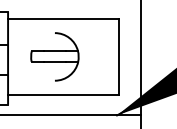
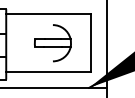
part: (54, 57) -> (52, 43), moved

